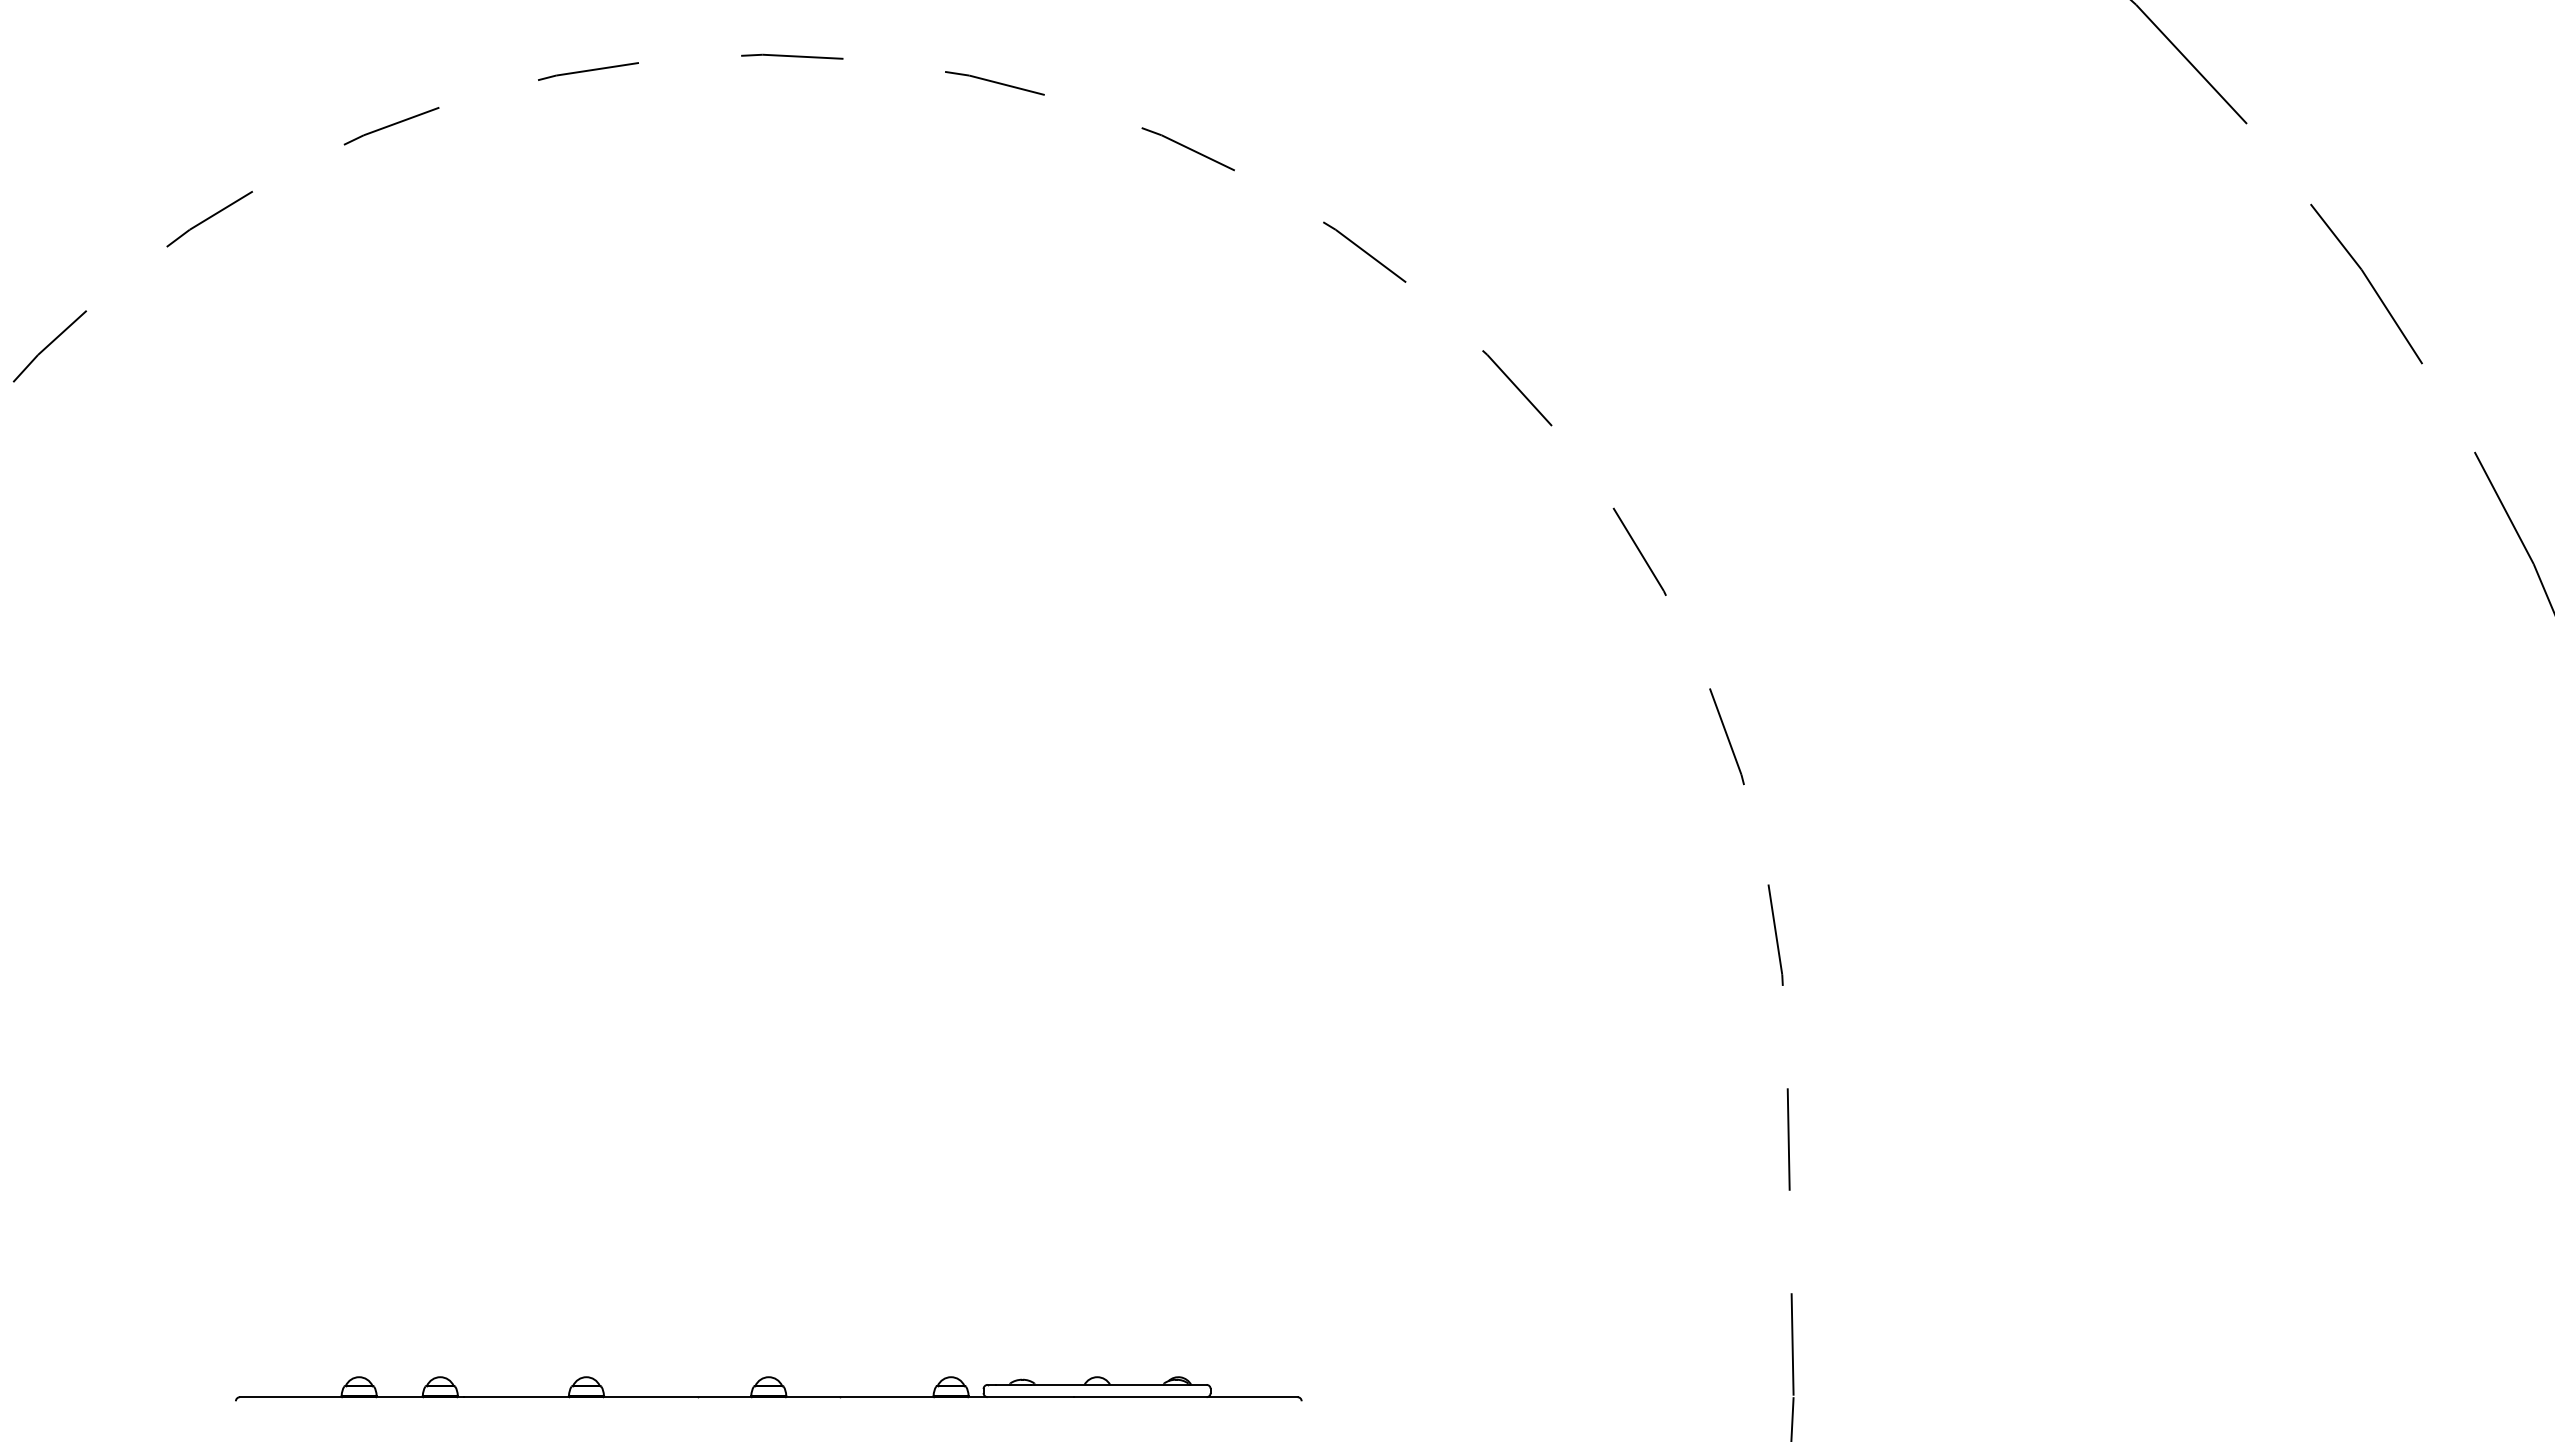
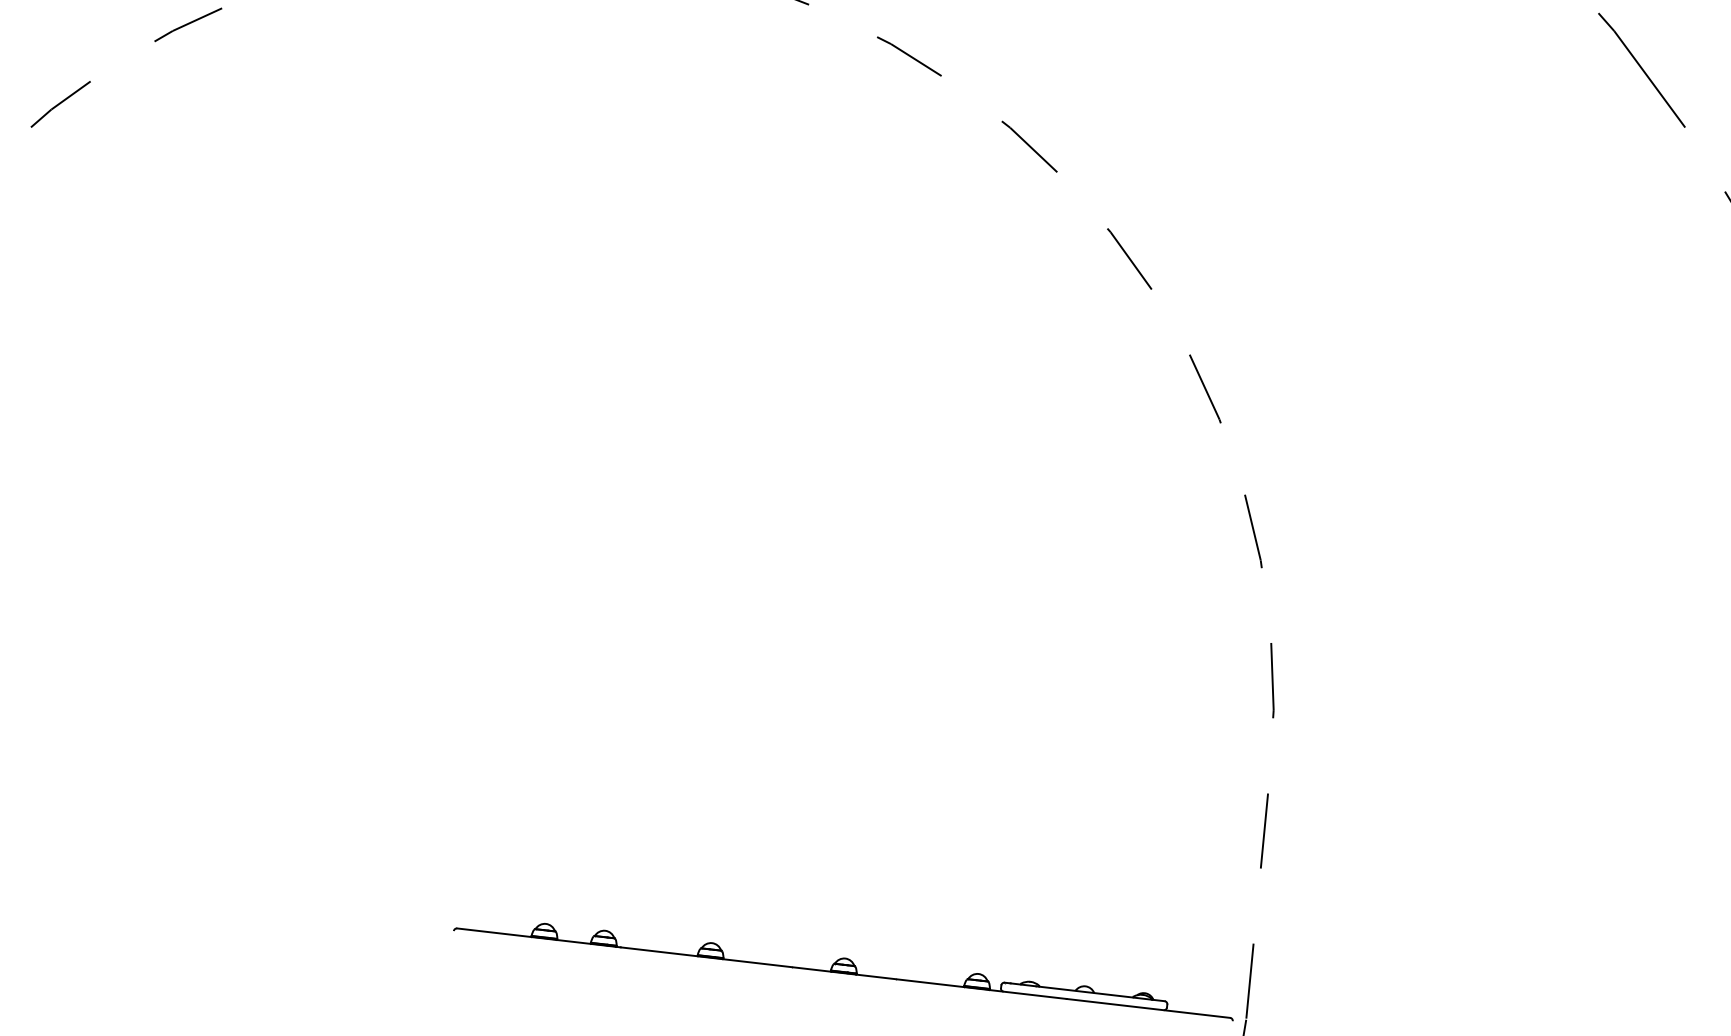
part: (768, 1388) -> (844, 966), moved

